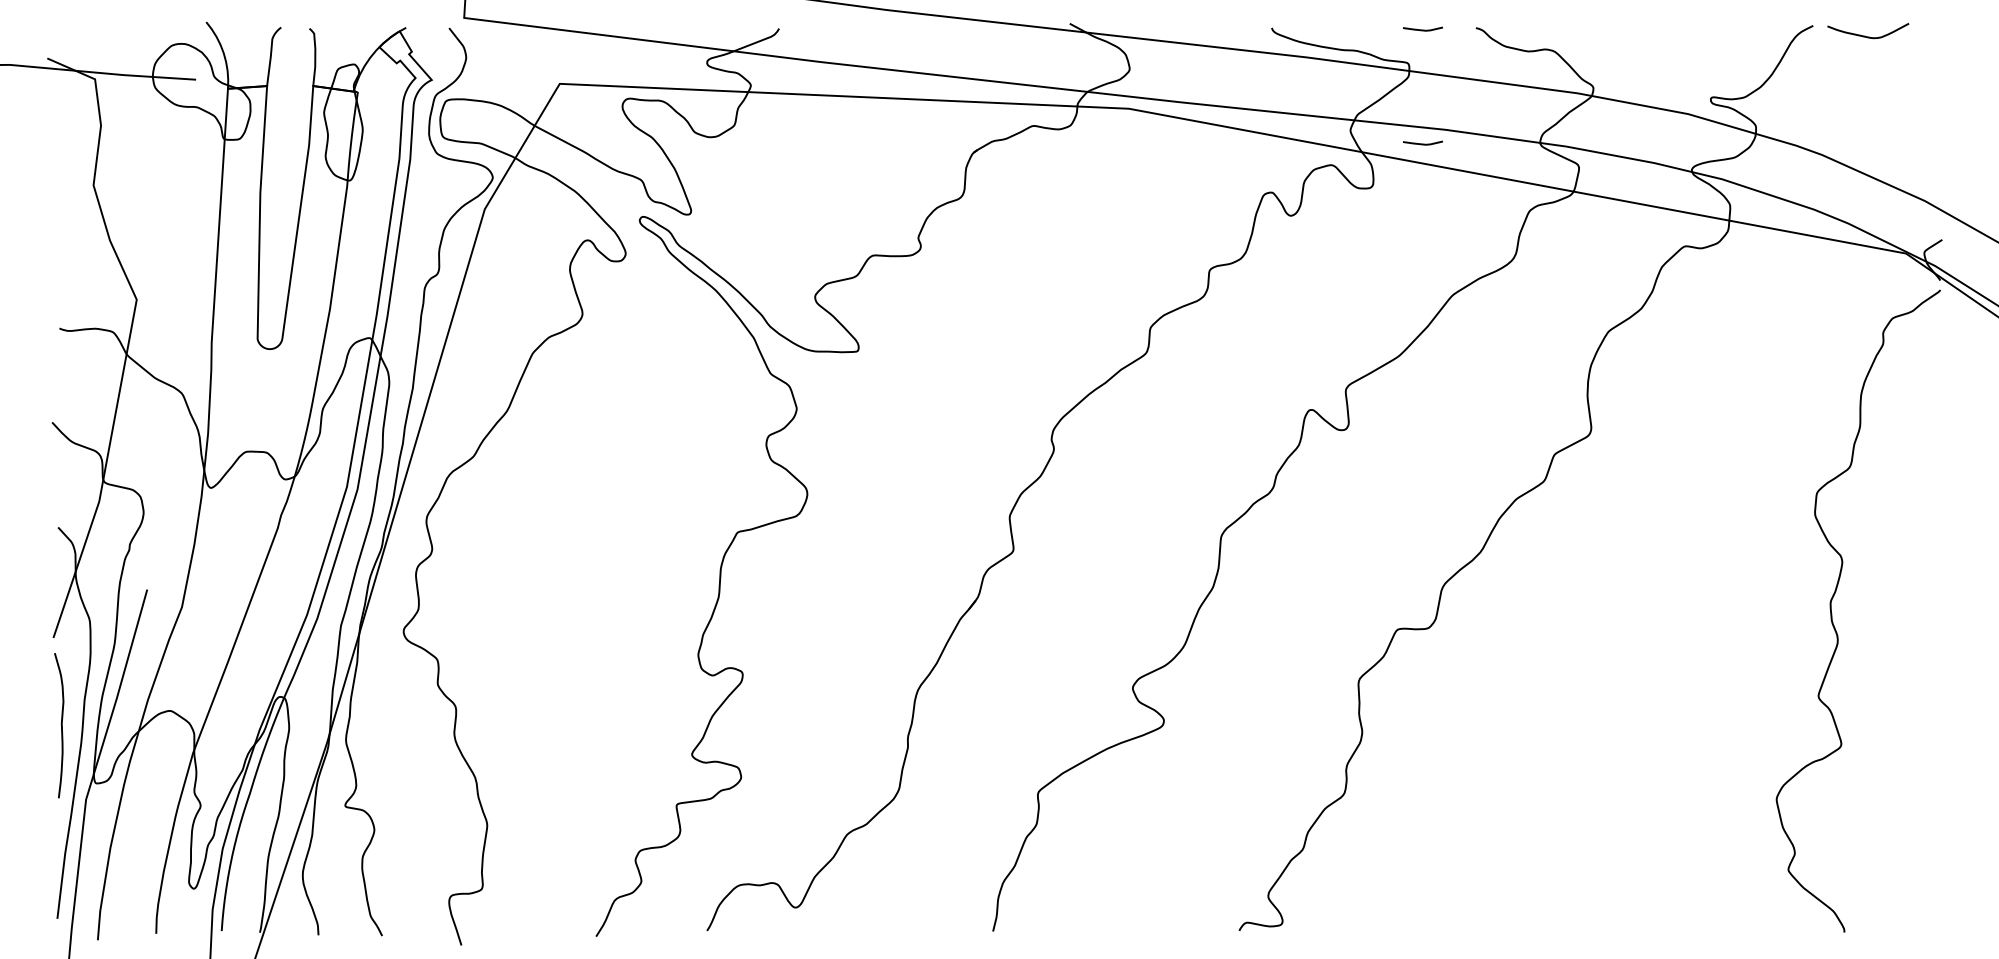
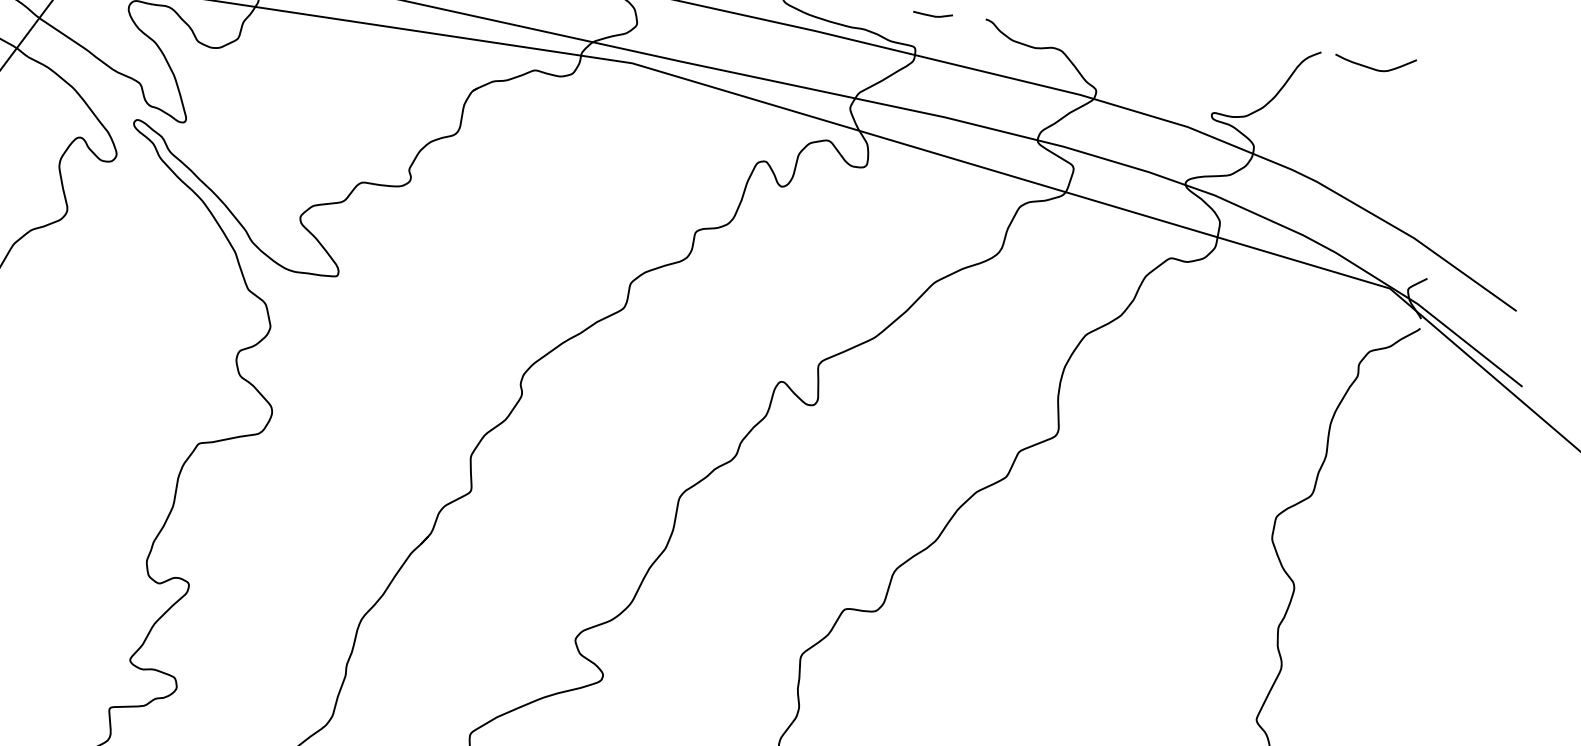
line: (1422, 143) -> (920, 128), removed

